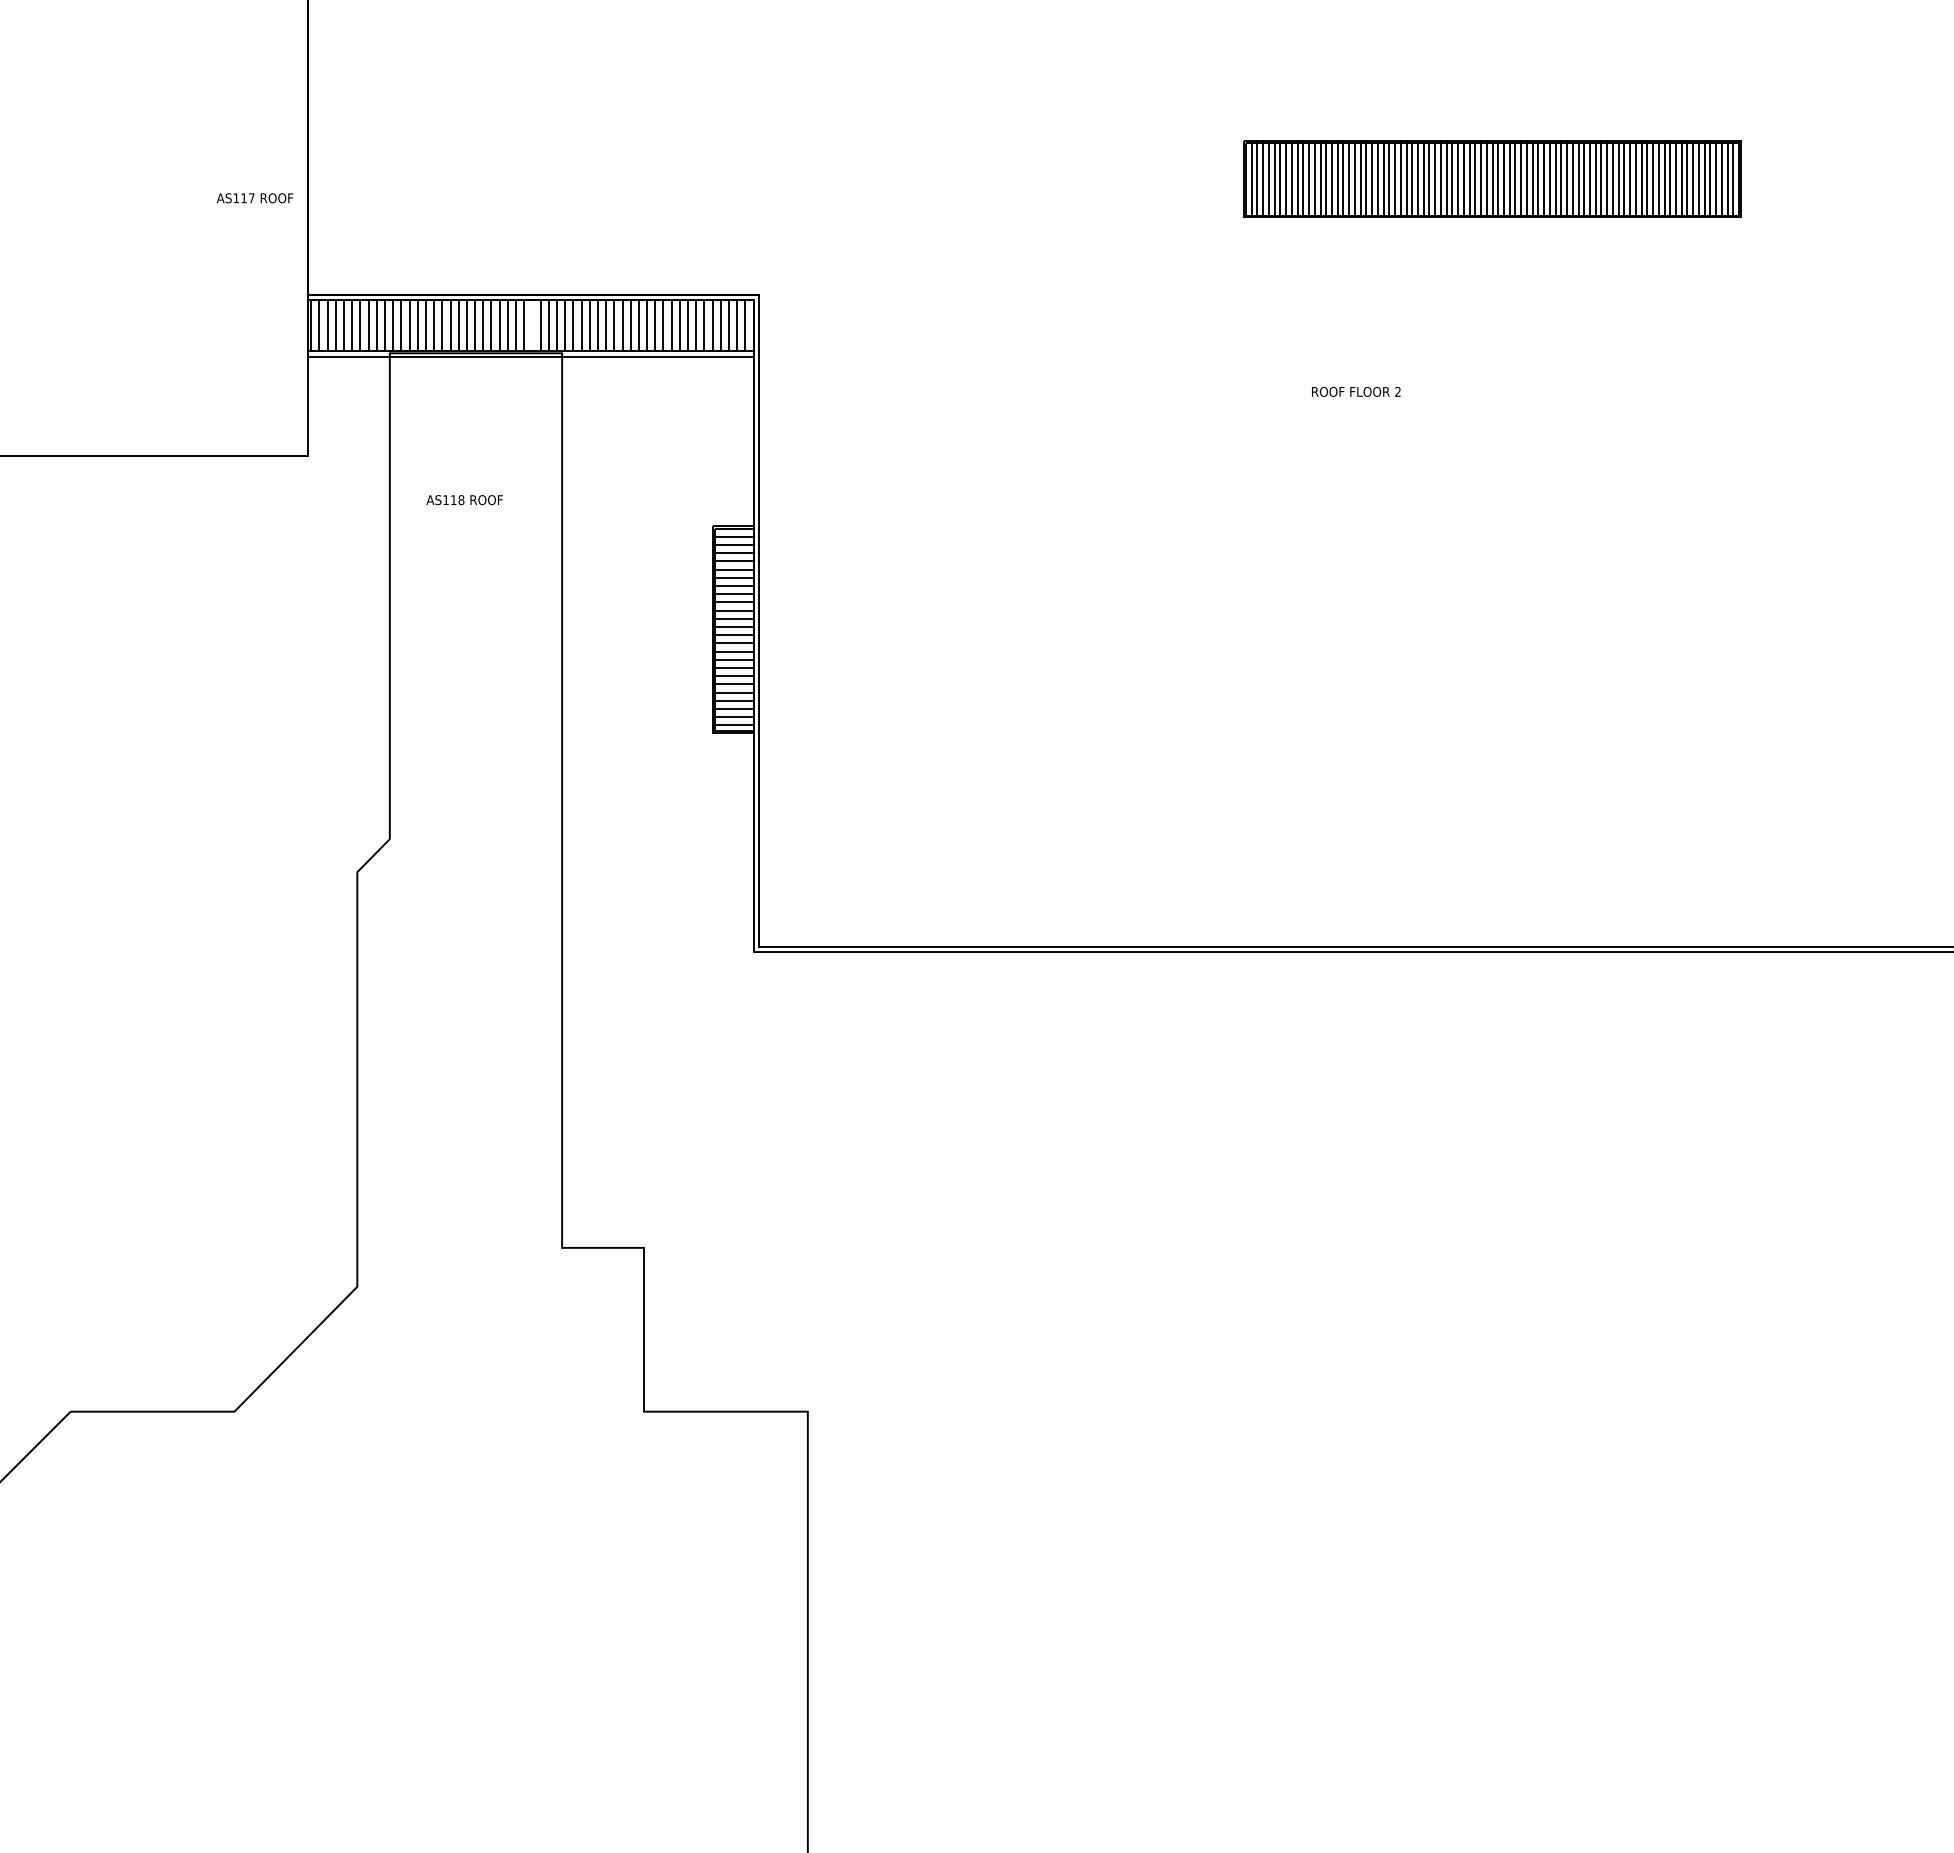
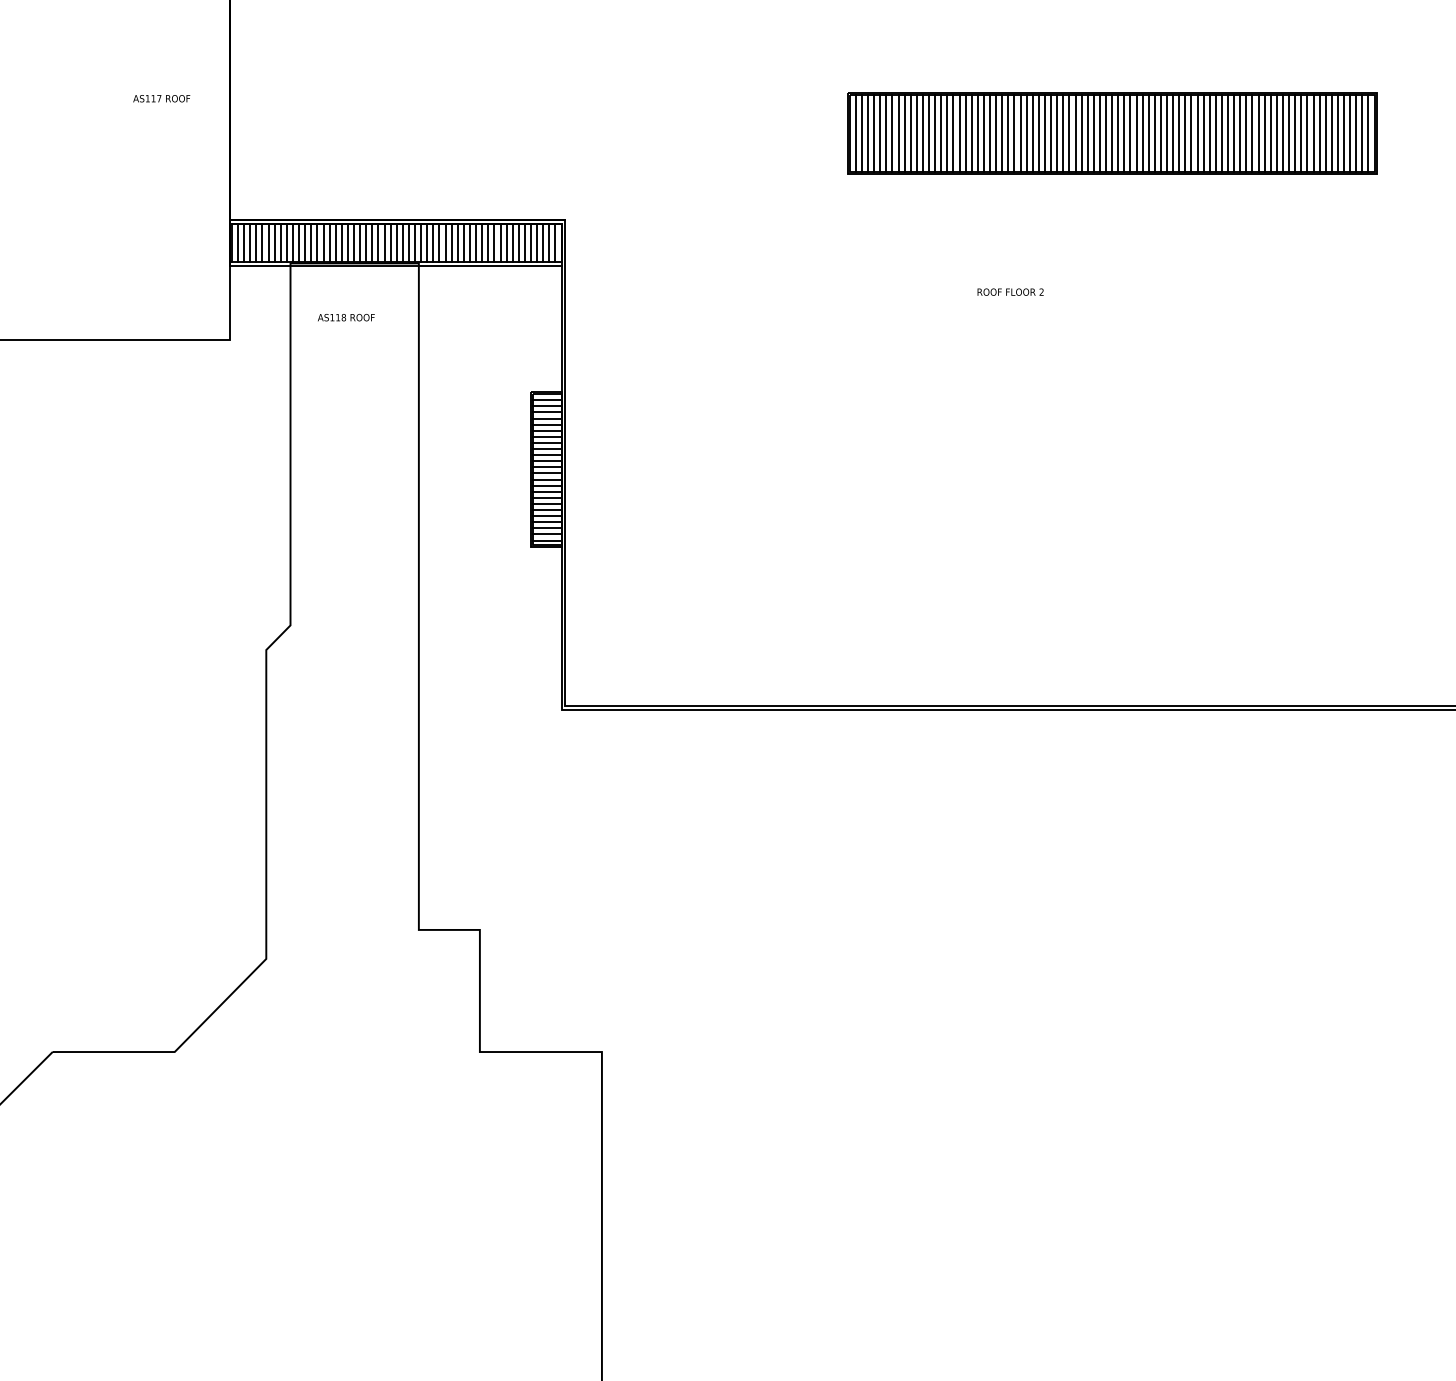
part: (1492, 179) -> (1112, 133), size x1.43
text: (254, 198) -> (161, 98), moved
line: (532, 325) -> (396, 242), added
text: (464, 500) -> (346, 317), moved

